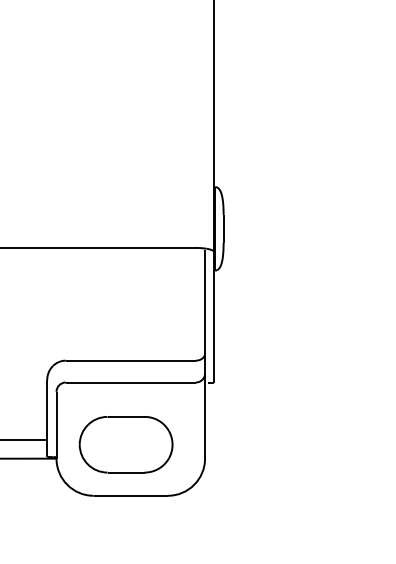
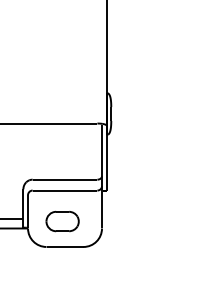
part: (125, 444) -> (62, 221), size x0.7

